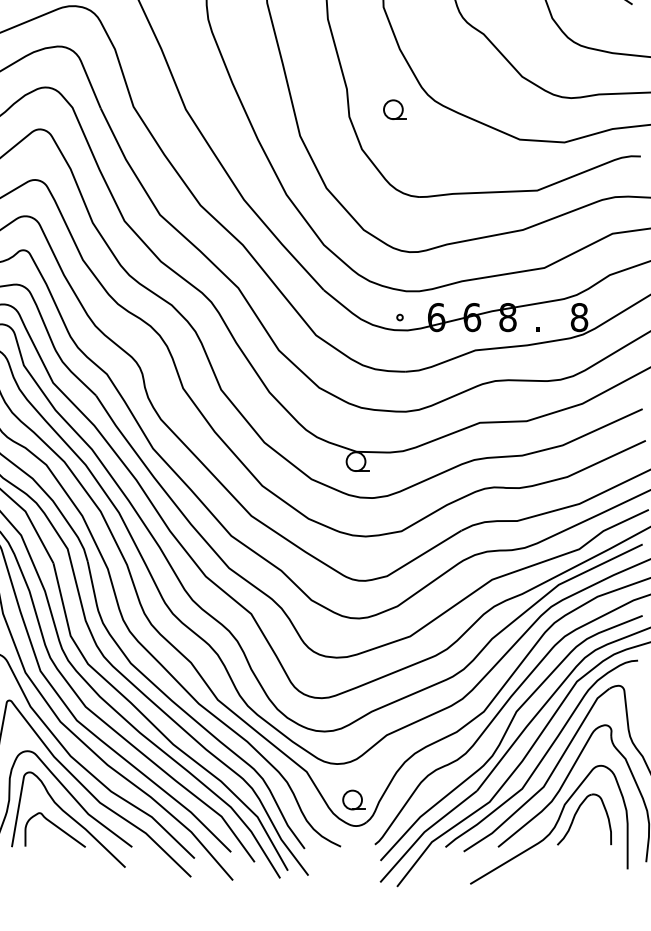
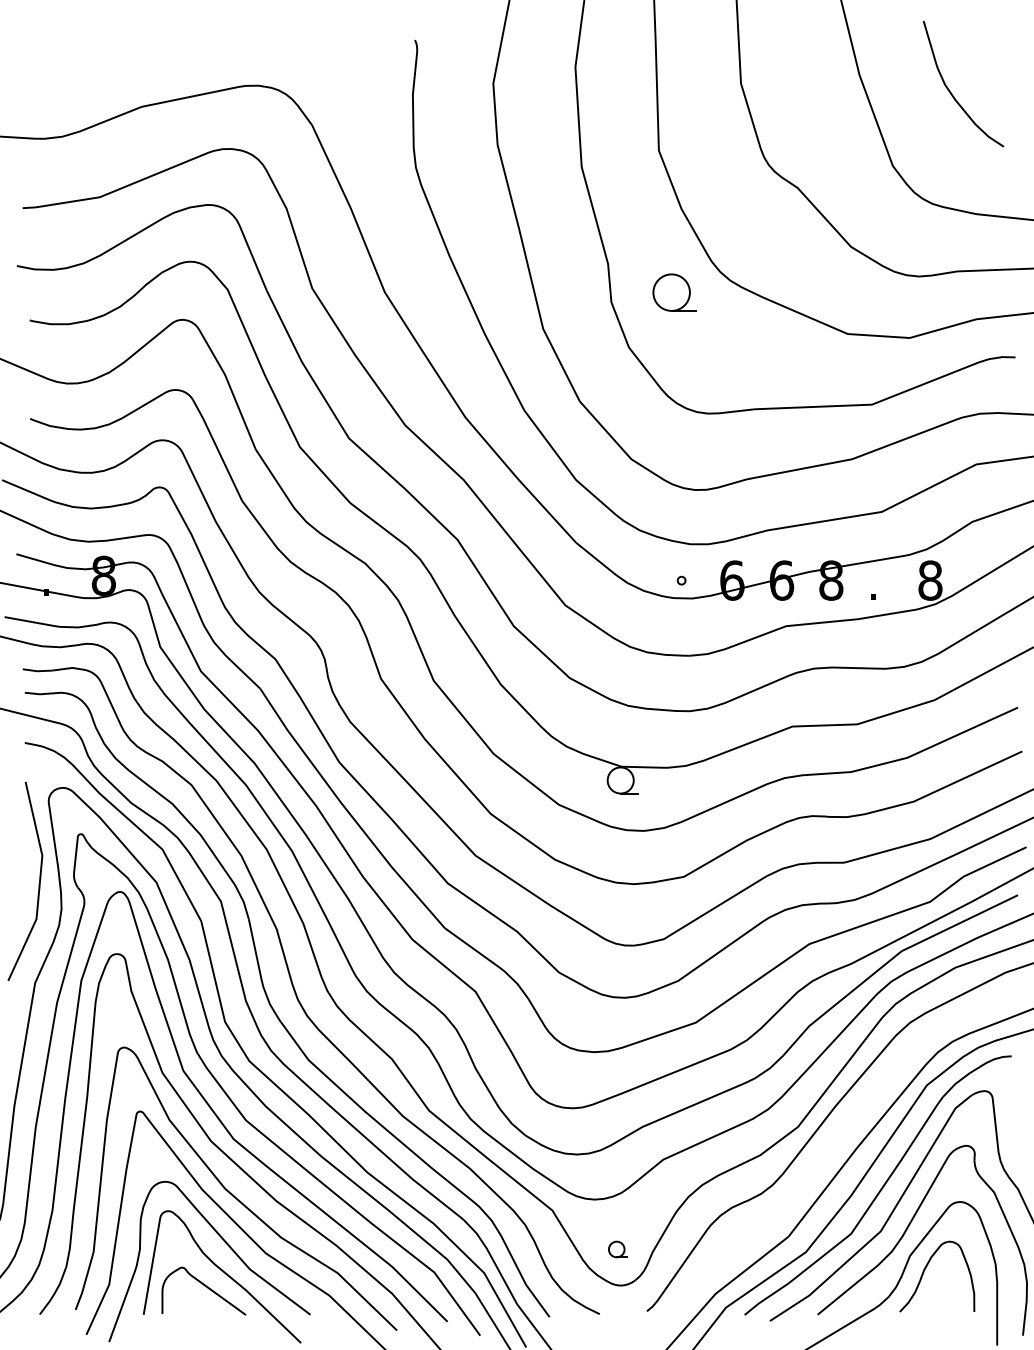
part: (394, 109) -> (674, 292), size x1.4
curve: (505, 735) -> (827, 1159), removed
part: (353, 800) -> (617, 1249), size x0.6

